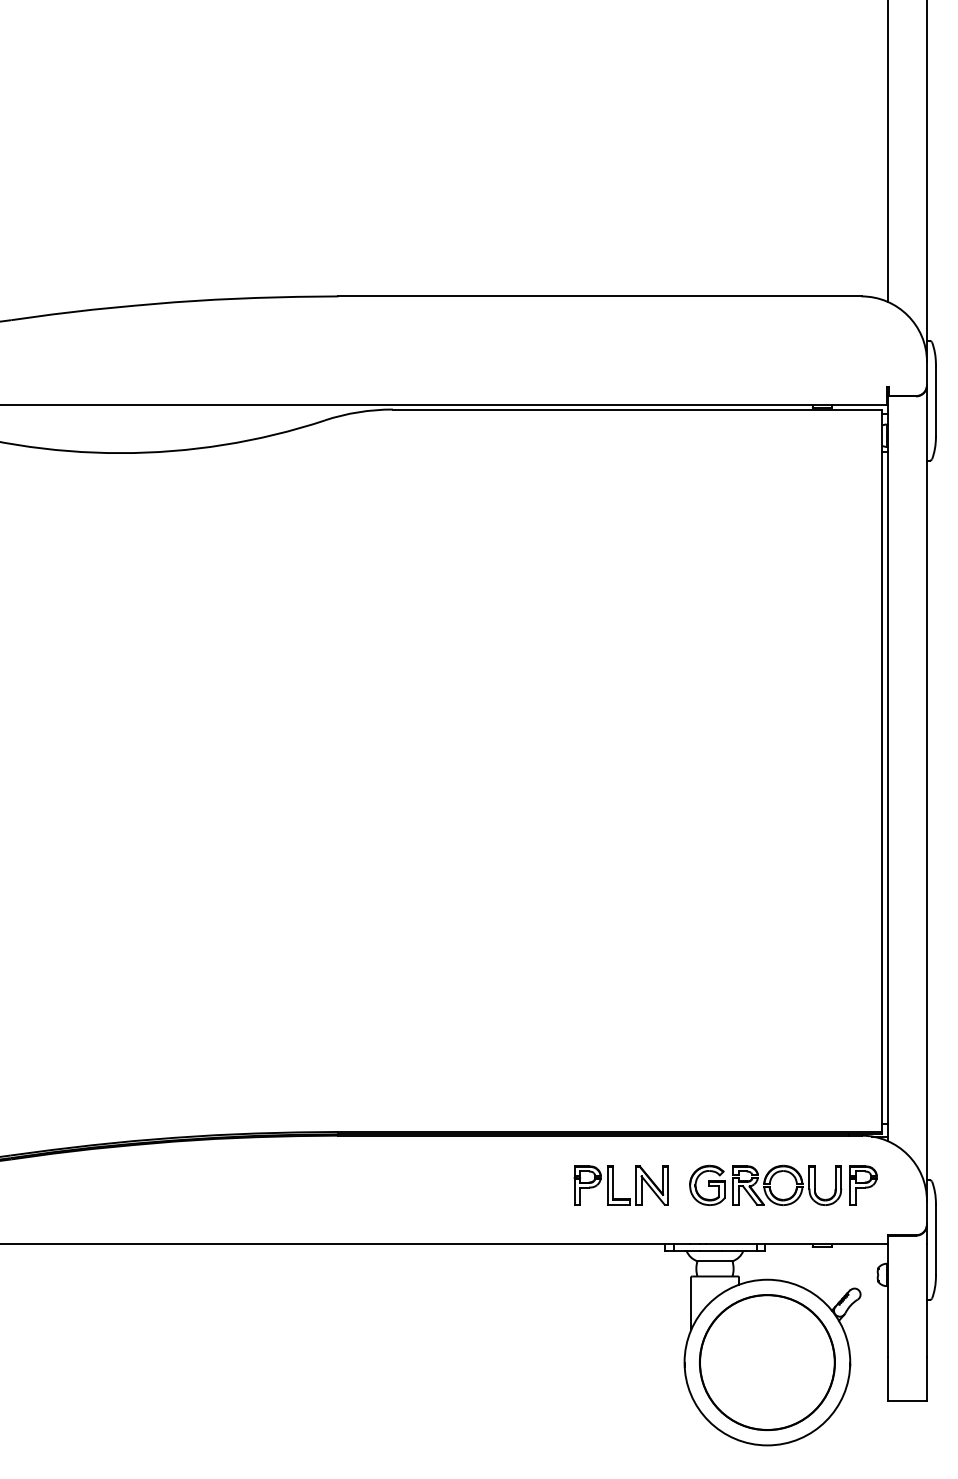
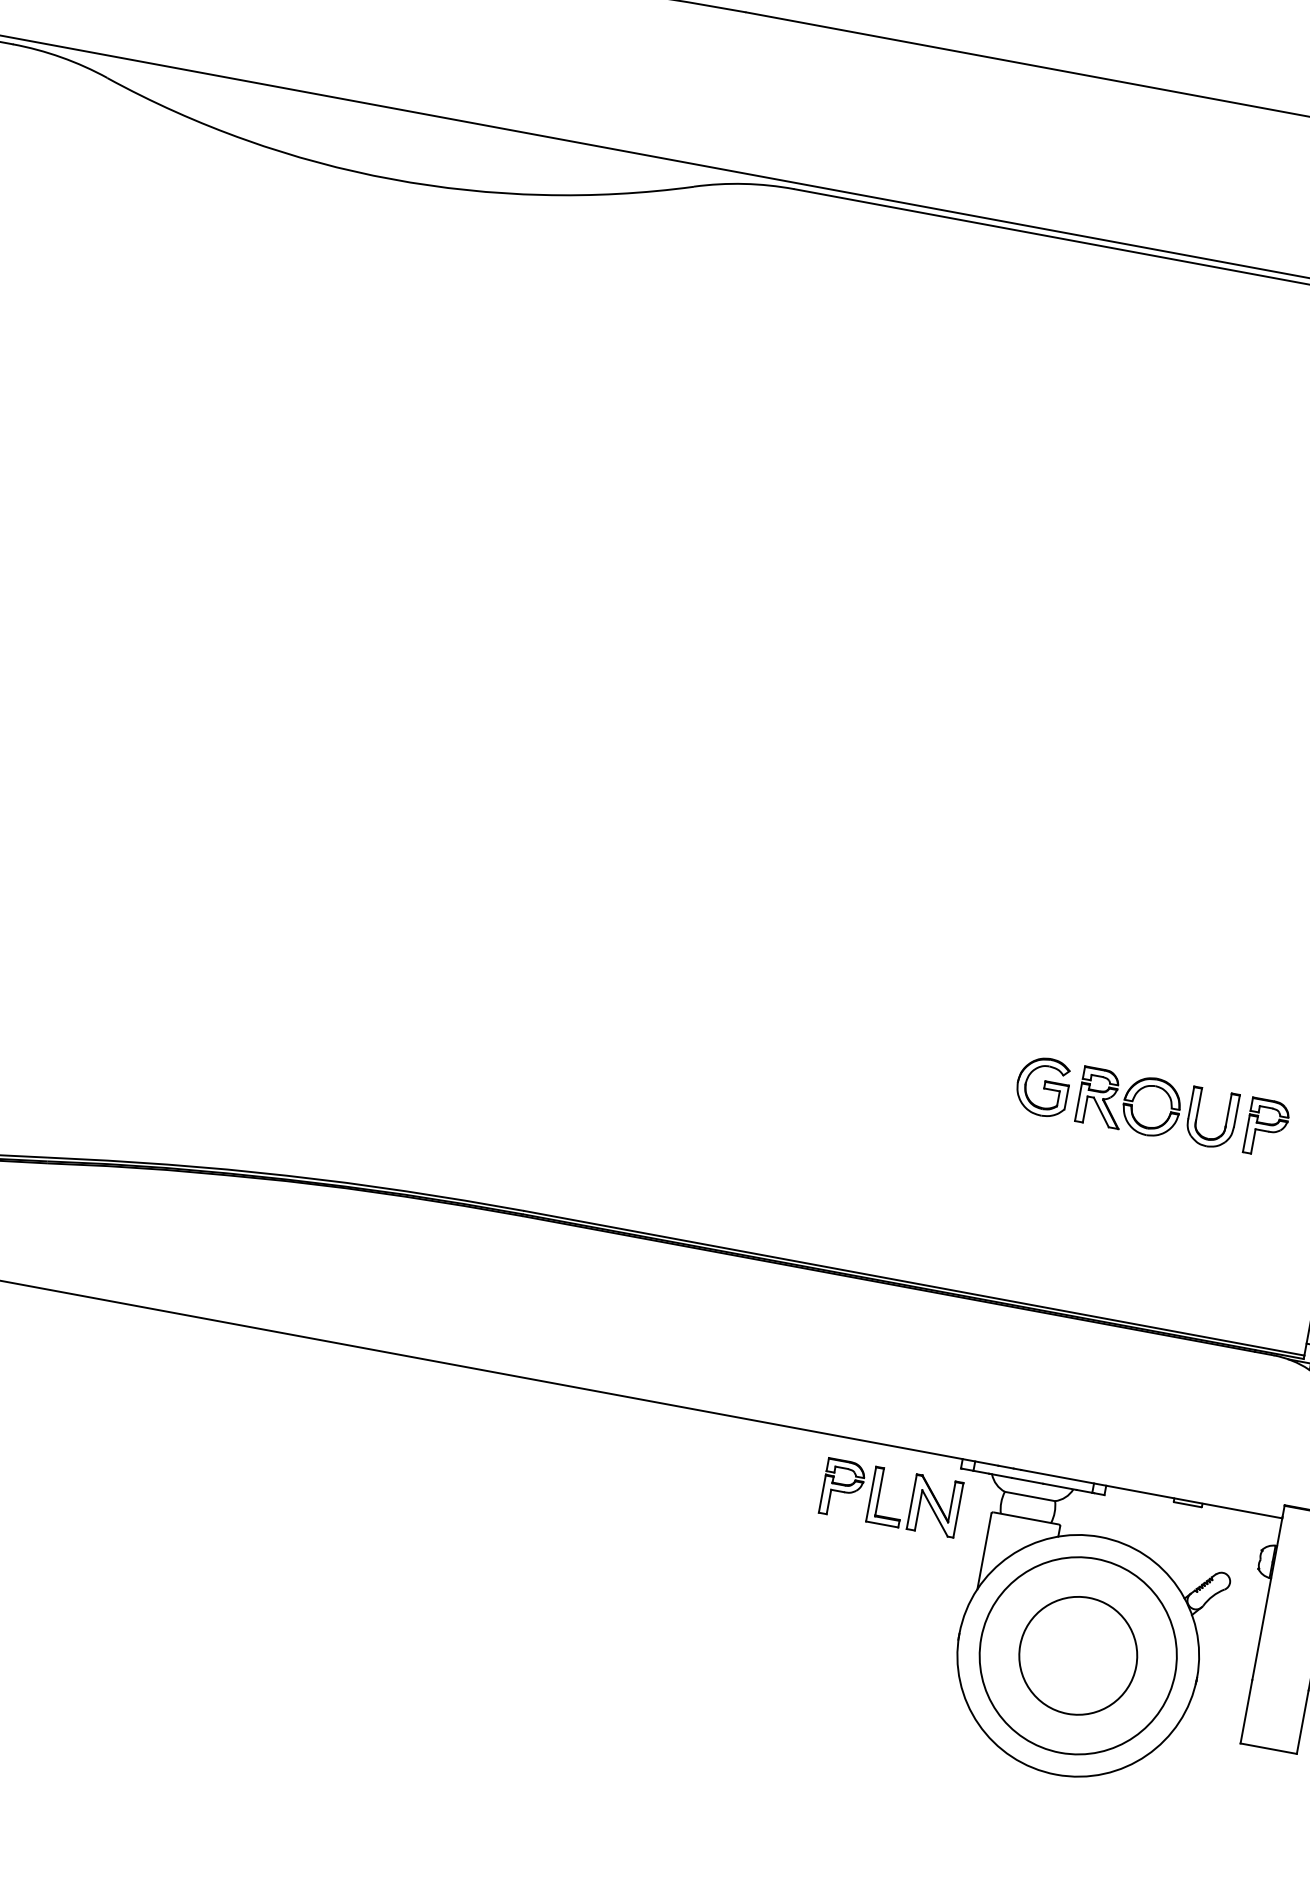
part: (794, 1179) -> (1169, 1101), moved
part: (613, 1185) -> (879, 1495), moved
circle: (767, 1362) -> (1078, 1655), size x0.6

